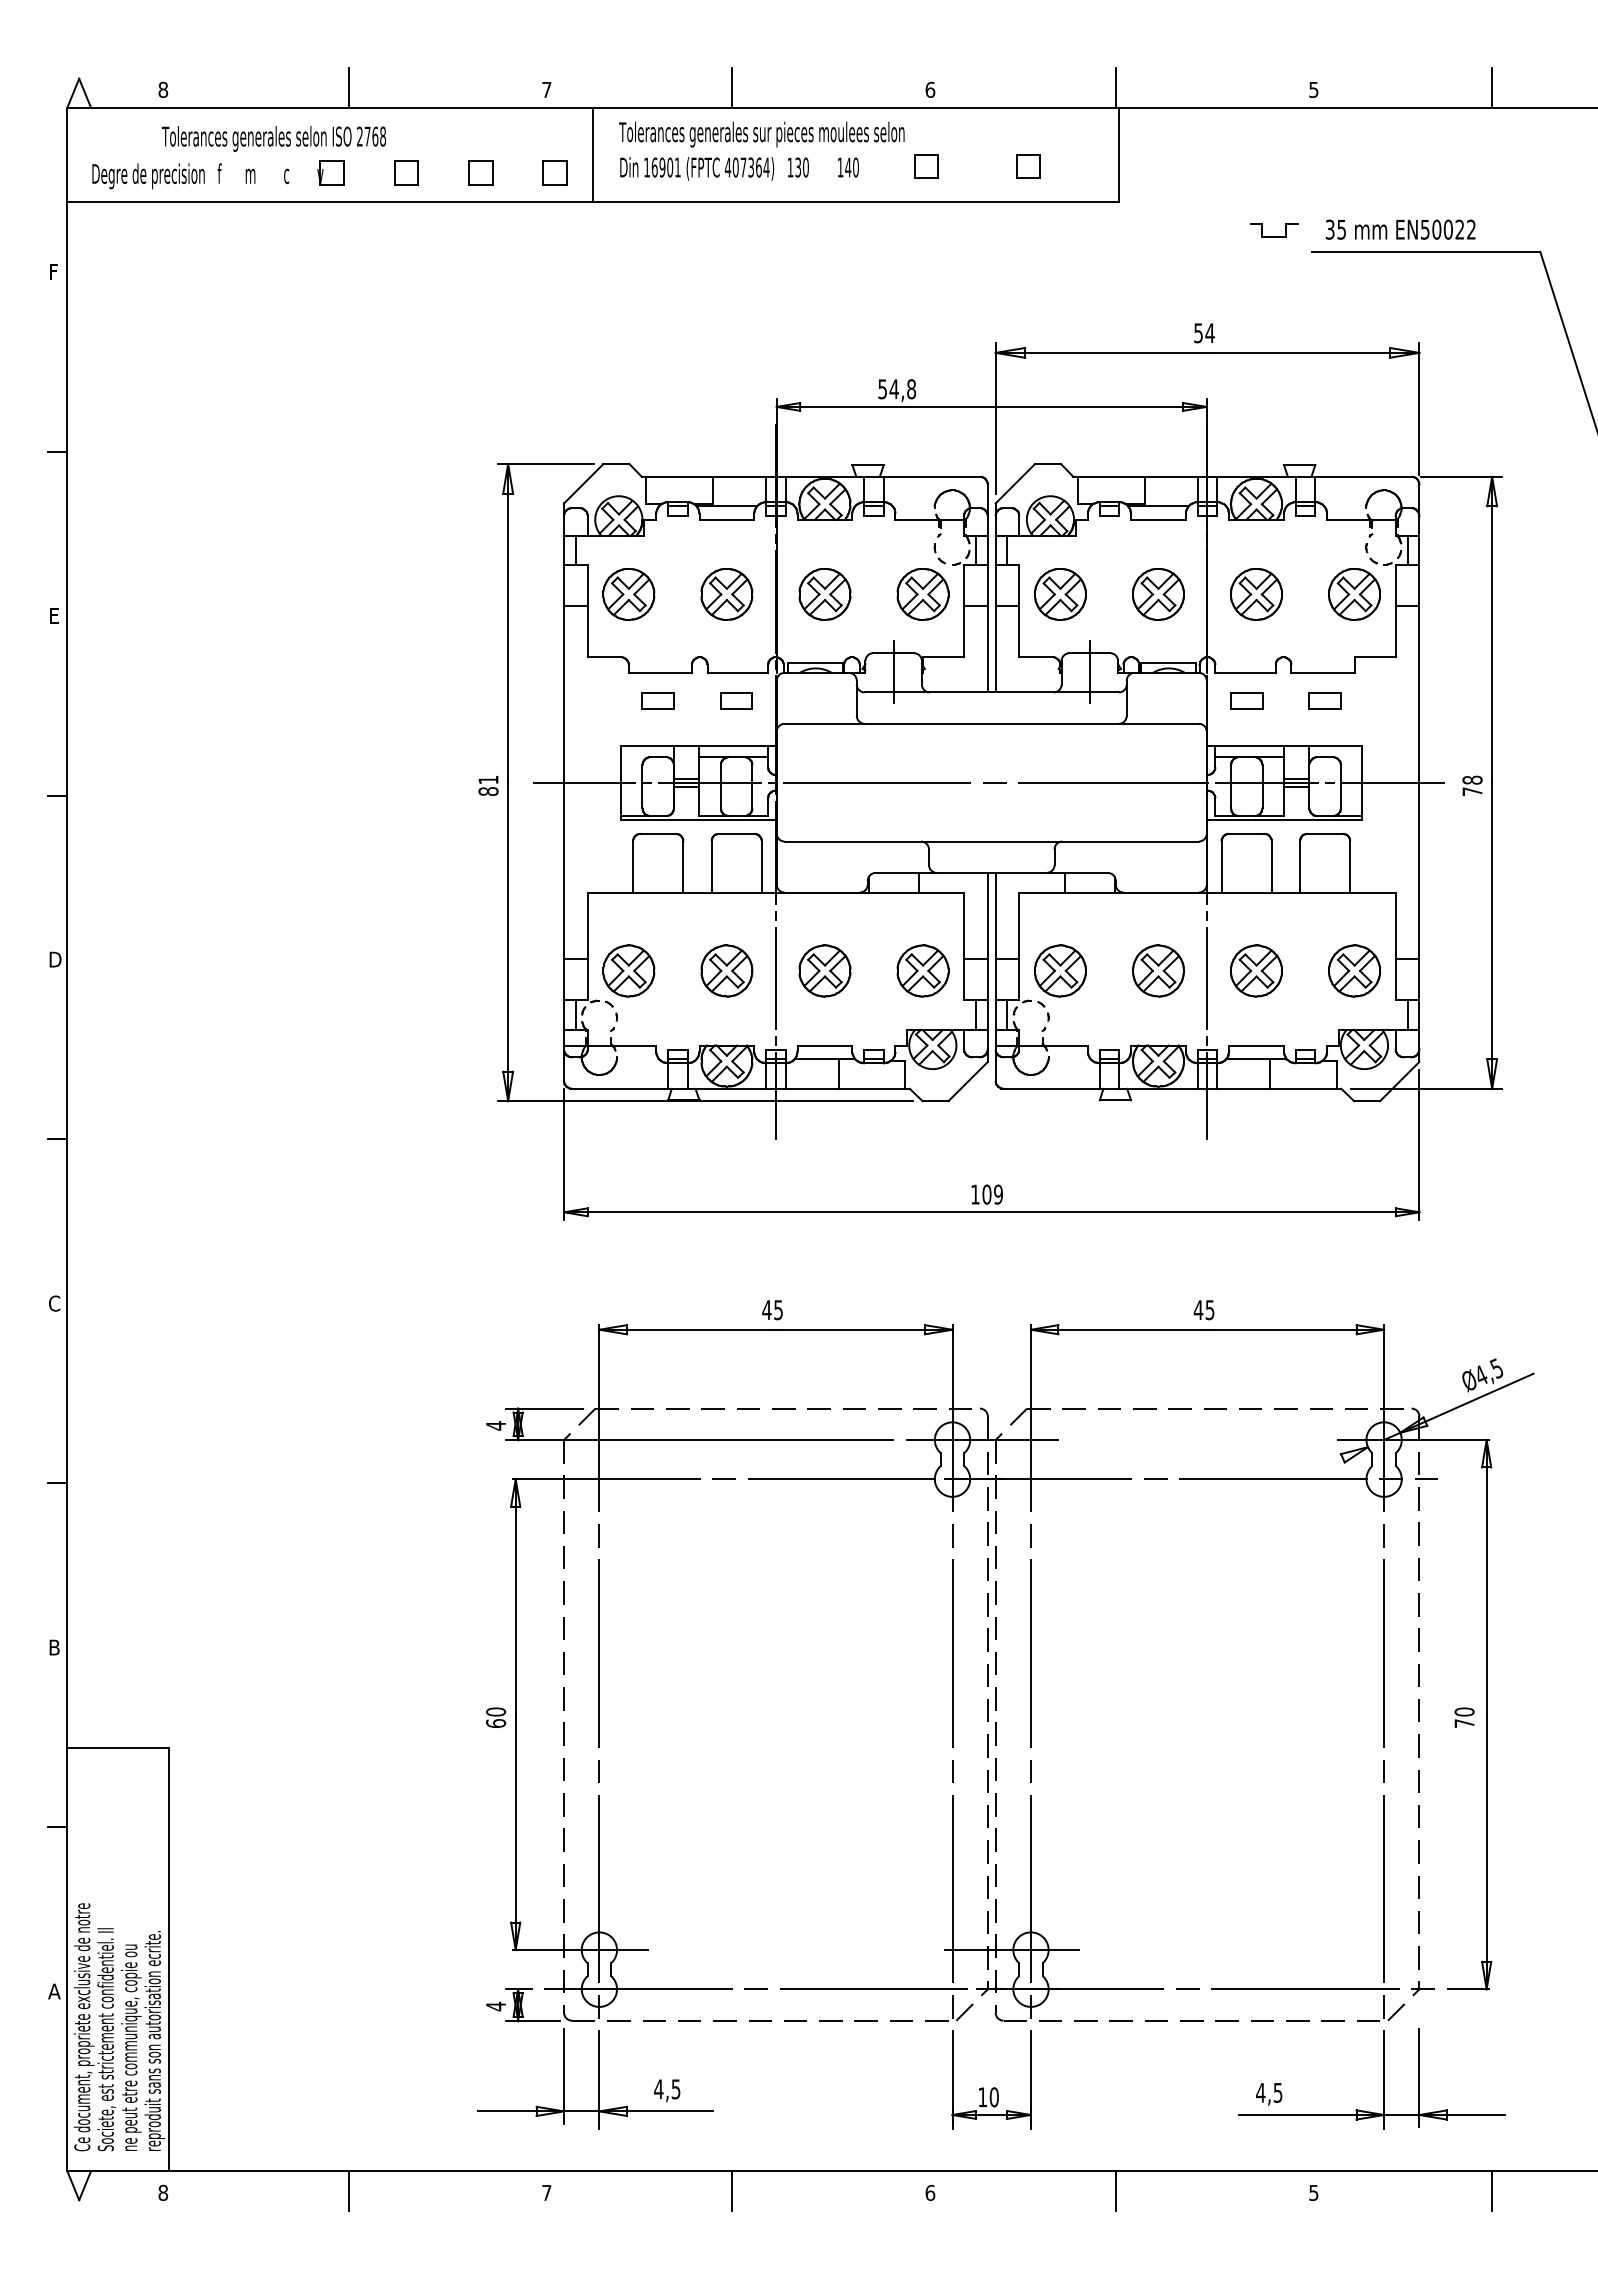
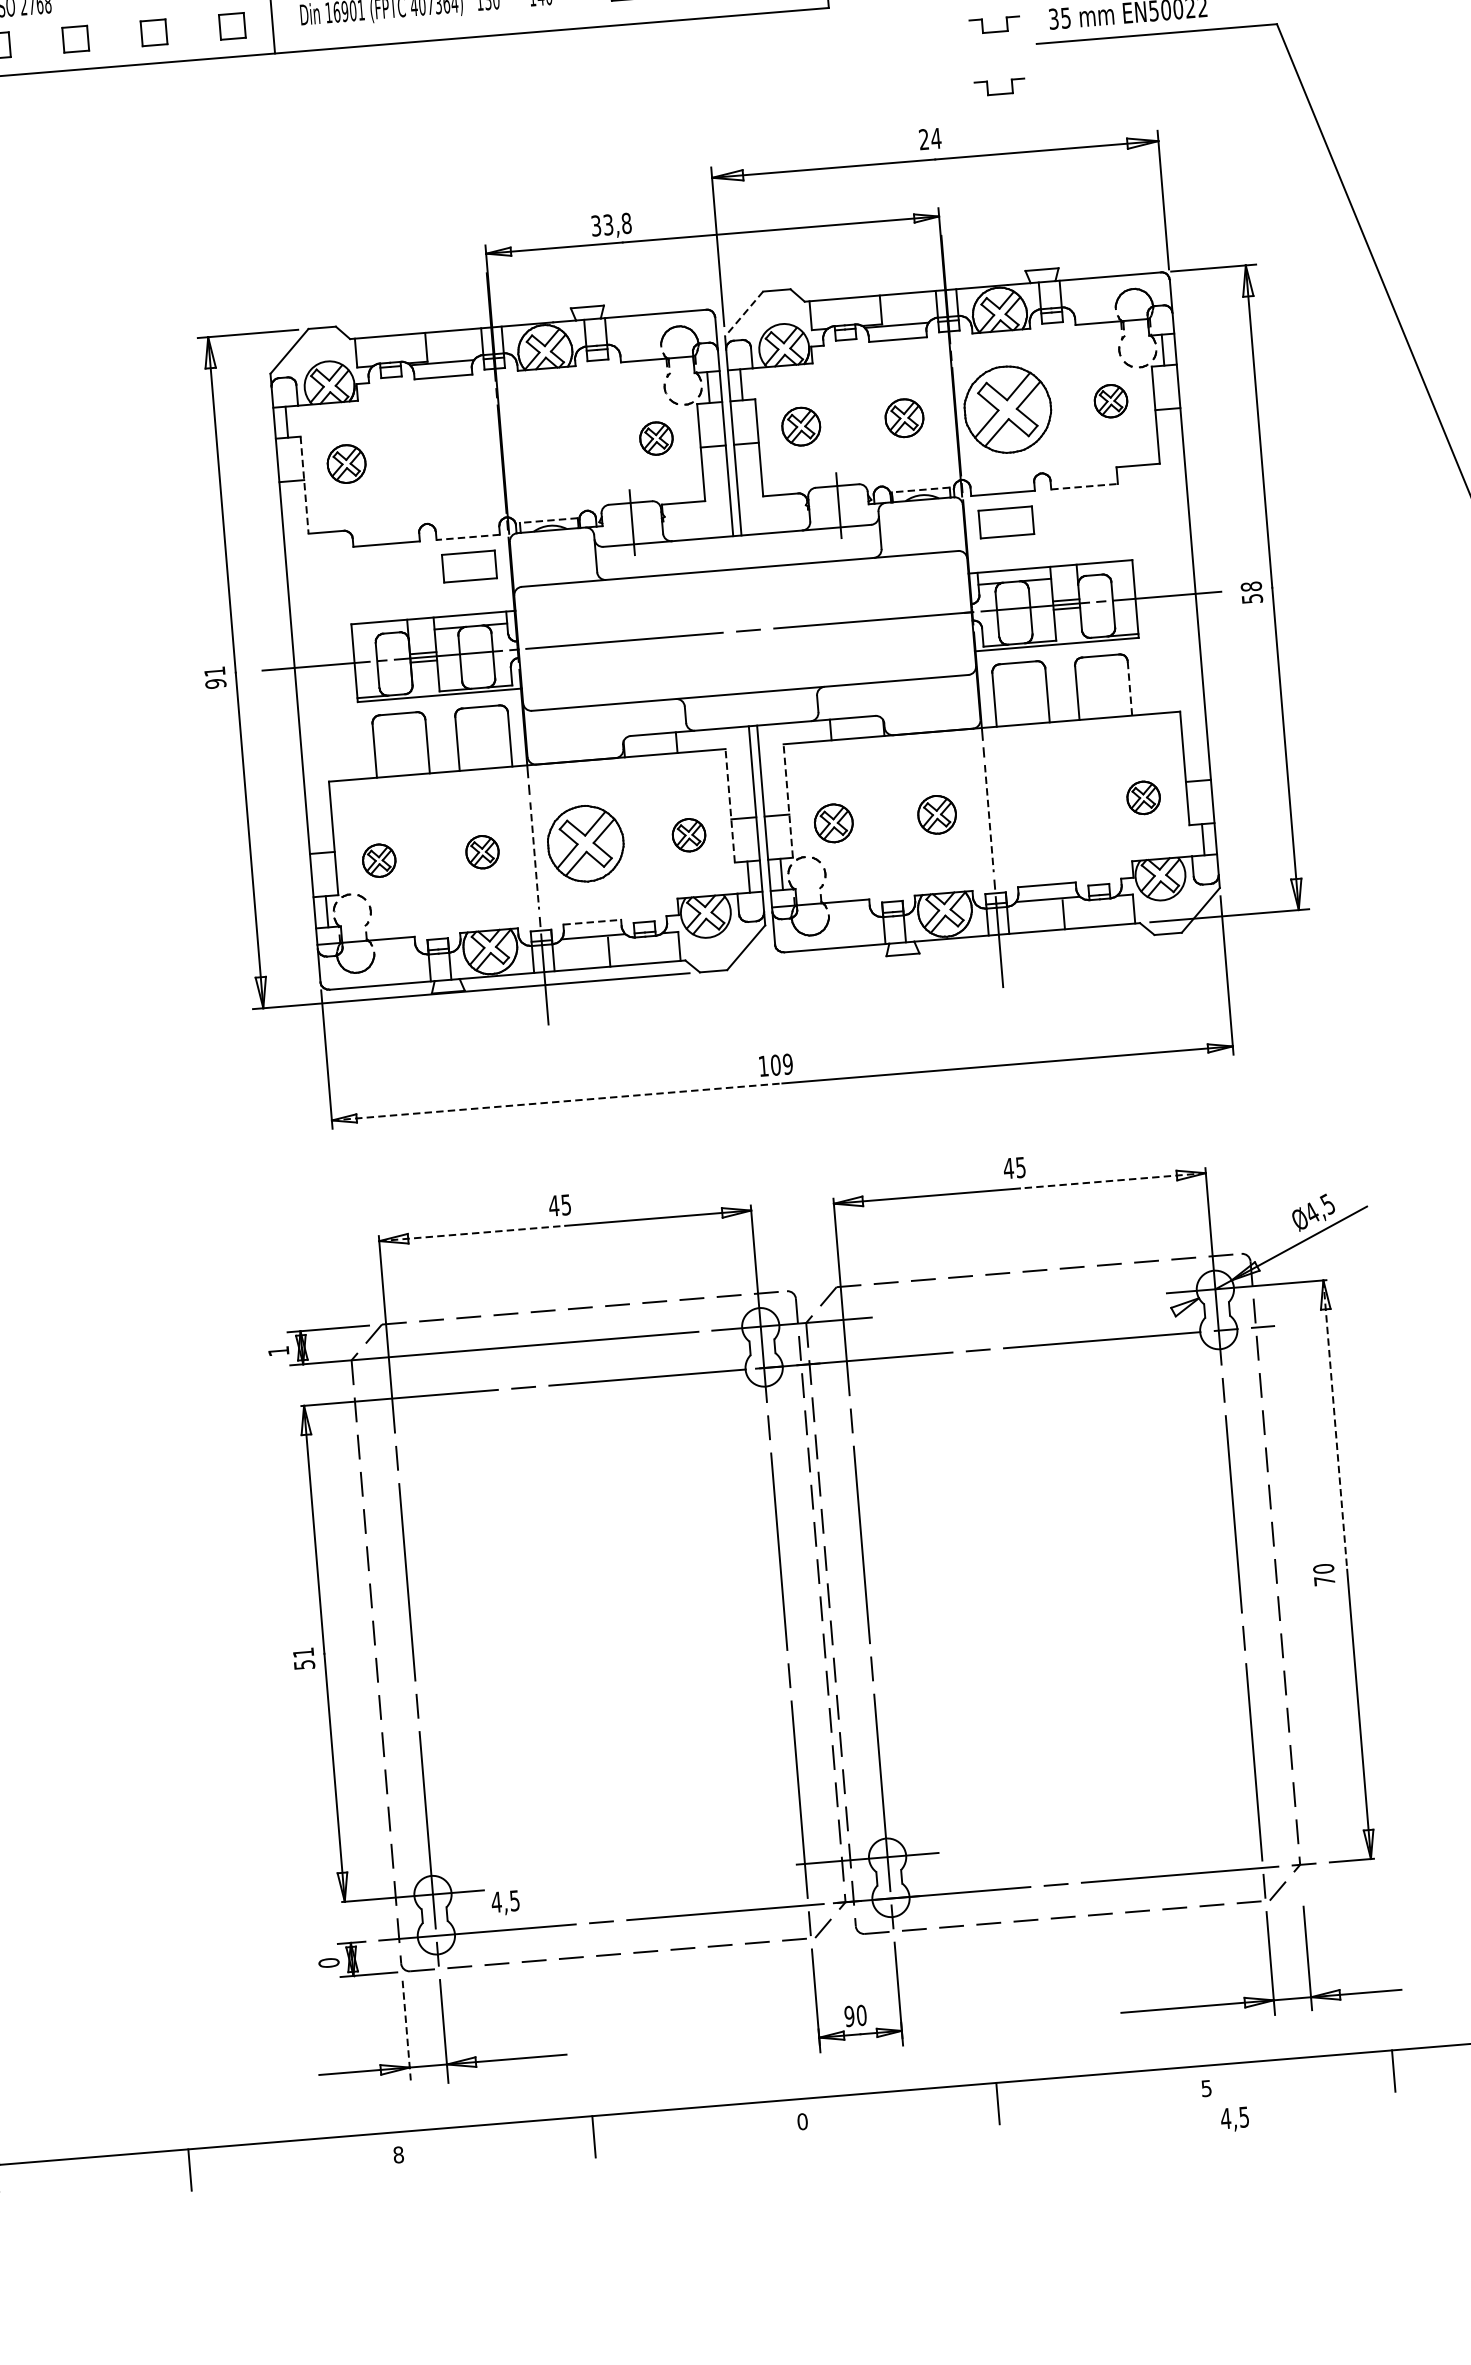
part: (1274, 289) -> (1000, 86), added
text: (1198, 333) -> (924, 139), 54 -> 24
text: (888, 389) -> (602, 225), 54,8 -> 33,8
line: (1015, 483) -> (744, 313), solid -> dashed
part: (628, 594) -> (346, 464), size x0.7
part: (726, 594) -> (449, 455), removed
part: (824, 594) -> (552, 447), removed
part: (922, 594) -> (655, 438), size x0.6
part: (1060, 594) -> (801, 426), size x0.7
part: (1158, 594) -> (904, 418), size x0.7
part: (1256, 594) -> (1007, 409), size x1.6
part: (1354, 594) -> (1110, 401), size x0.6
line: (587, 611) -> (304, 485), solid -> dashed
line: (814, 663) -> (548, 520), solid -> dashed
line: (1167, 663) -> (919, 490), solid -> dashed
line: (737, 673) -> (467, 537), solid -> dashed
line: (1322, 673) -> (1084, 487), solid -> dashed
part: (657, 700) -> (385, 573), removed
part: (736, 700) -> (469, 566), size x1.6
part: (1246, 700) -> (1006, 522), size x1.6
part: (1324, 700) -> (1088, 515), removed
text: (488, 791) -> (215, 683), 81 -> 91
text: (1472, 791) -> (1252, 598), 78 -> 58
line: (1350, 867) -> (1130, 689), solid -> dashed
line: (964, 946) -> (730, 805), solid -> dashed
line: (1019, 946) -> (788, 801), solid -> dashed
part: (628, 970) -> (378, 860), size x0.6
part: (726, 970) -> (482, 851), size x0.6
part: (824, 970) -> (585, 843), size x1.4
part: (922, 970) -> (688, 834), size x0.6
part: (1060, 970) -> (833, 822), size x0.7
part: (1158, 970) -> (937, 814), size x0.7
part: (1256, 970) -> (1040, 805), removed
part: (1354, 970) -> (1143, 797), size x0.6
line: (775, 978) -> (534, 855), solid -> dashed
line: (1207, 978) -> (989, 818), solid -> dashed
line: (825, 1045) -> (592, 922), solid -> dashed
line: (777, 1212) -> (556, 1102), solid -> dashed
line: (688, 1329) -> (473, 1233), solid -> dashed
line: (1295, 1329) -> (1112, 1180), solid -> dashed
text: (495, 1425) -> (278, 1350), 4 -> 1
line: (1486, 1577) -> (1335, 1425), solid -> dashed
text: (496, 1717) -> (304, 1658), 60 -> 51
text: (496, 2006) -> (329, 1962), 4 -> 0
line: (564, 2076) -> (407, 2030), solid -> dashed
text: (667, 2090) -> (505, 1902), moved
text: (1269, 2094) -> (1235, 2119), moved
text: (982, 2097) -> (849, 2016), 10 -> 90
text: (546, 2192) -> (398, 2154), 7 -> 8
text: (930, 2192) -> (802, 2121), 6 -> 0

